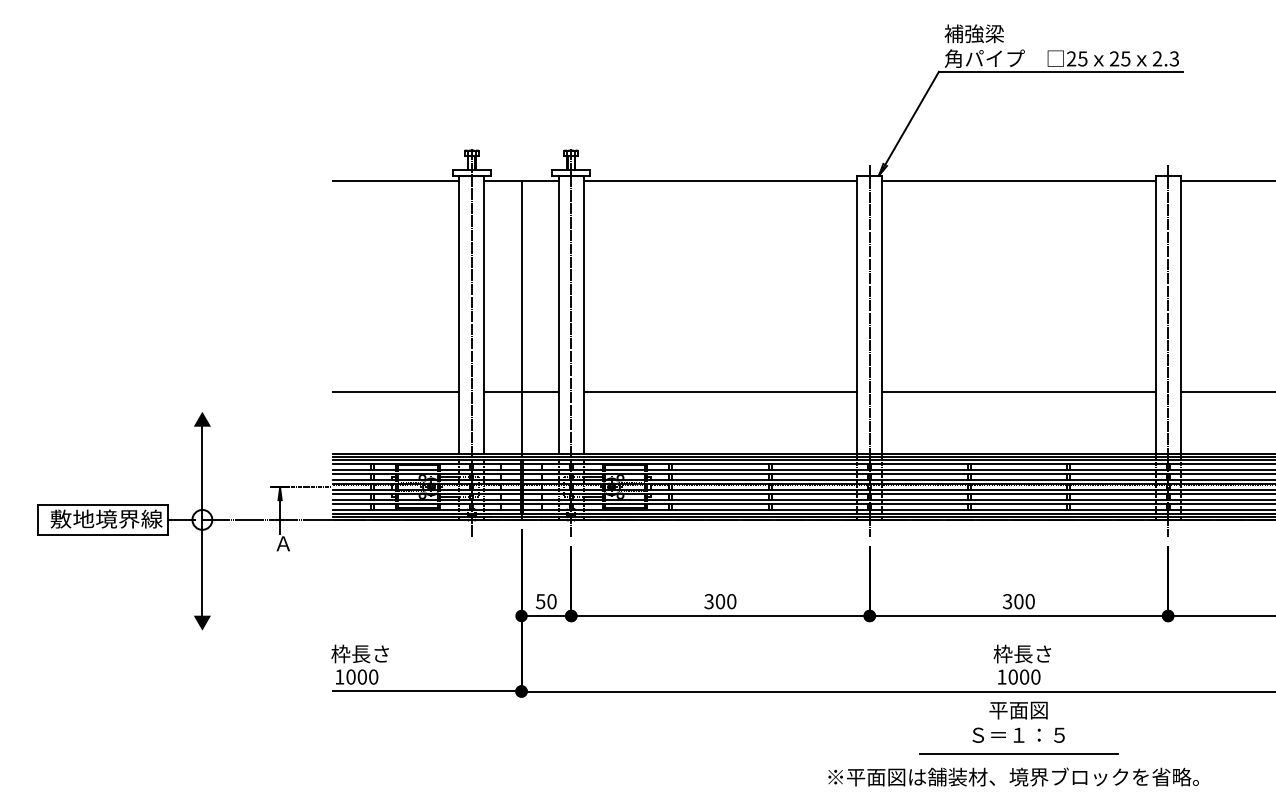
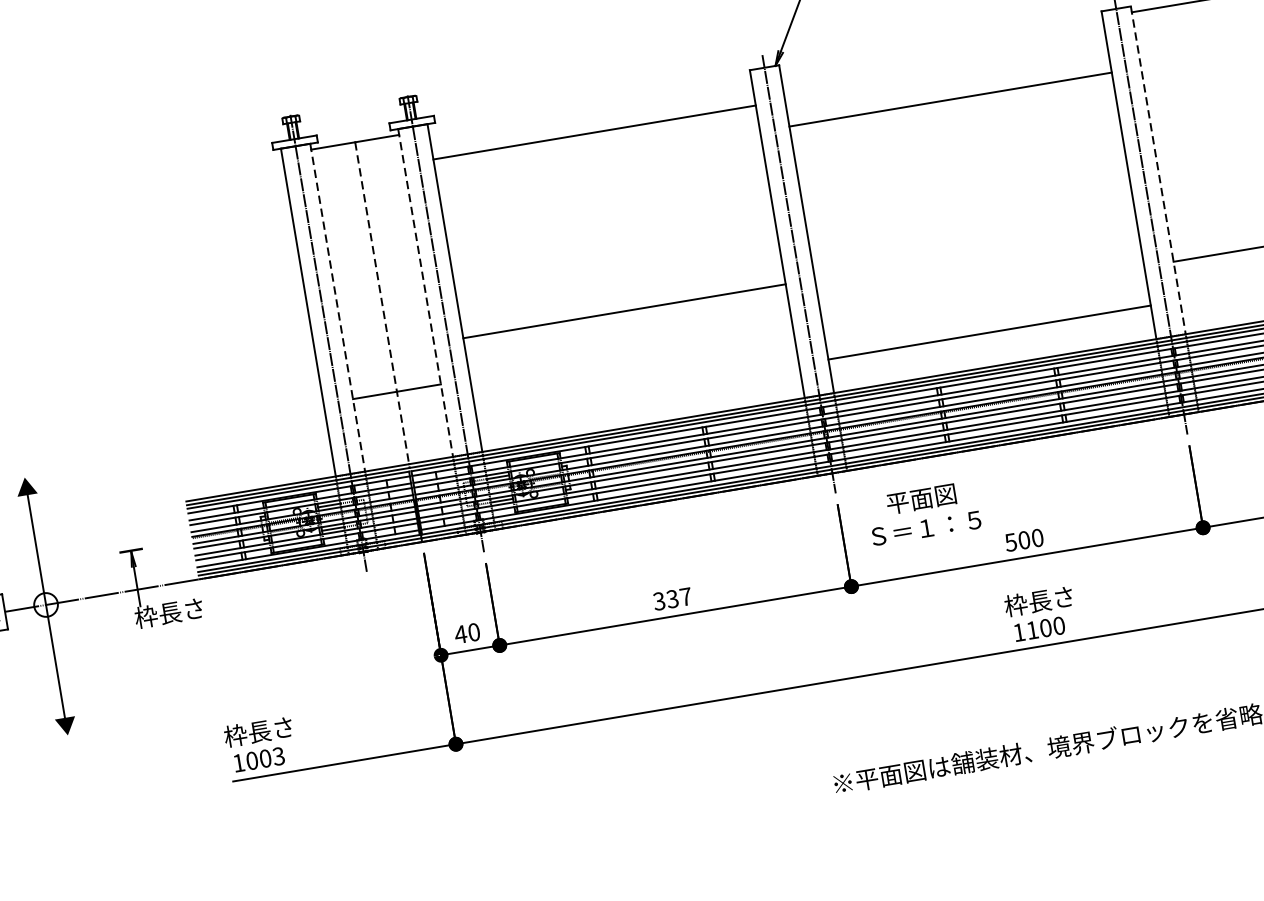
line: (395, 180) -> (206, 166), removed
line: (720, 180) -> (594, 132), moved
line: (1018, 180) -> (950, 99), moved
line: (484, 315) -> (338, 308), solid -> dashed
line: (558, 315) -> (425, 293), solid -> dashed
line: (1180, 315) -> (1158, 171), solid -> dashed
line: (521, 319) -> (382, 305), solid -> dashed
line: (395, 392) -> (248, 416), removed
line: (720, 392) -> (624, 311), moved
line: (1018, 392) -> (989, 332), moved
line: (310, 486) -> (166, 544), removed
text: (302, 543) -> (168, 613), Ａ -> 枠長さ
text: (540, 601) -> (460, 634), 50 -> 40
text: (725, 601) -> (678, 597), 300 -> 337
text: (1007, 601) -> (1010, 542), 300 -> 500
text: (373, 676) -> (278, 755), 1000 -> 1003
text: (1012, 676) -> (1031, 629), 1000 -> 1100
text: (1018, 721) -> (923, 512), moved
line: (1018, 753) -> (1053, 719), removed

